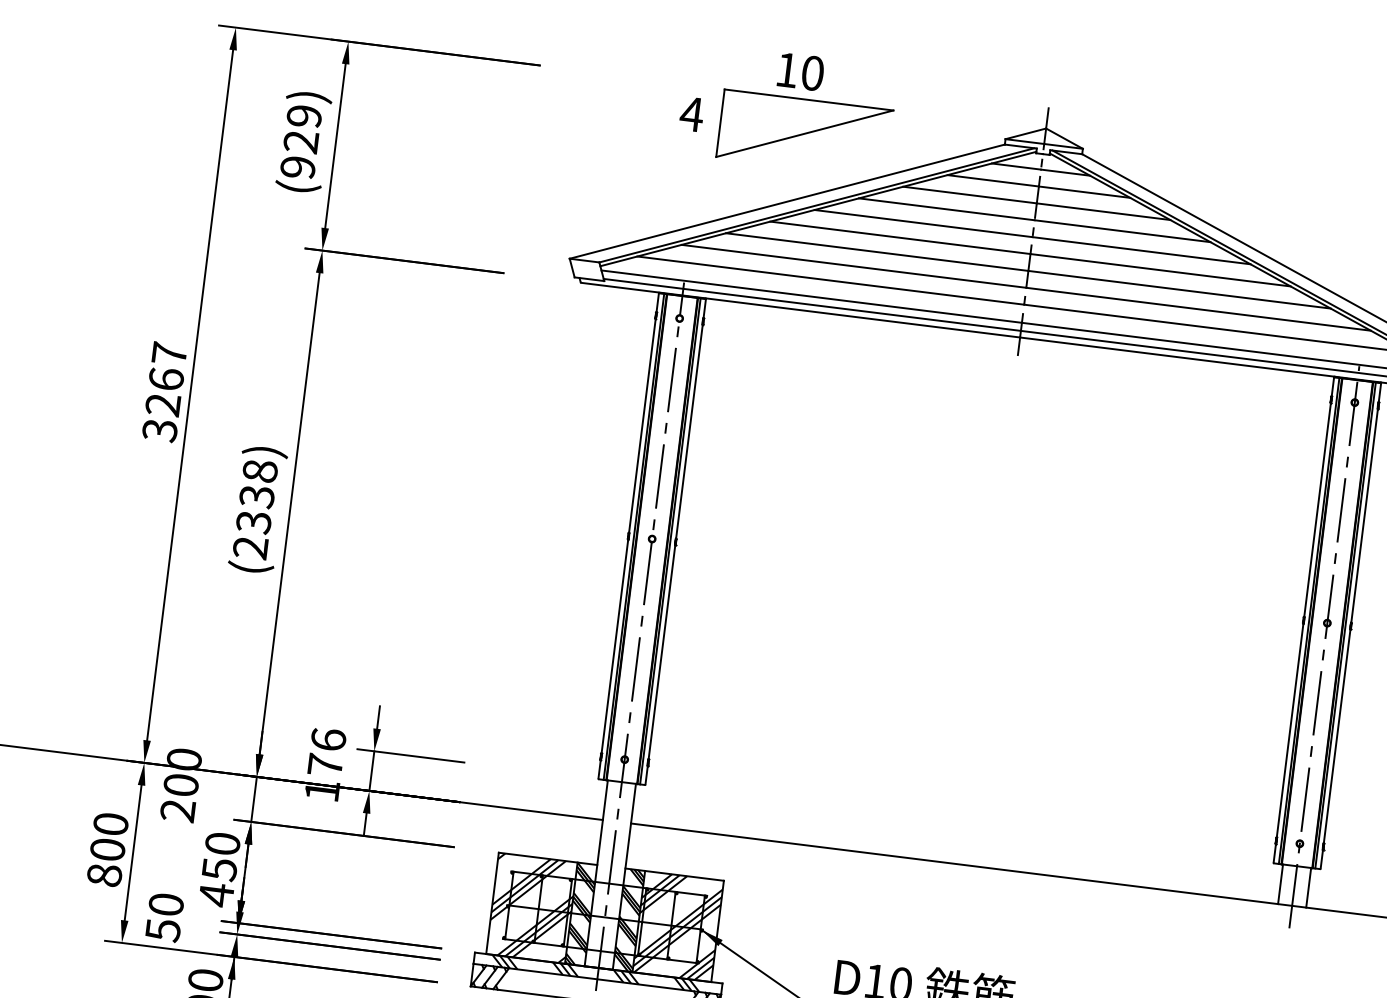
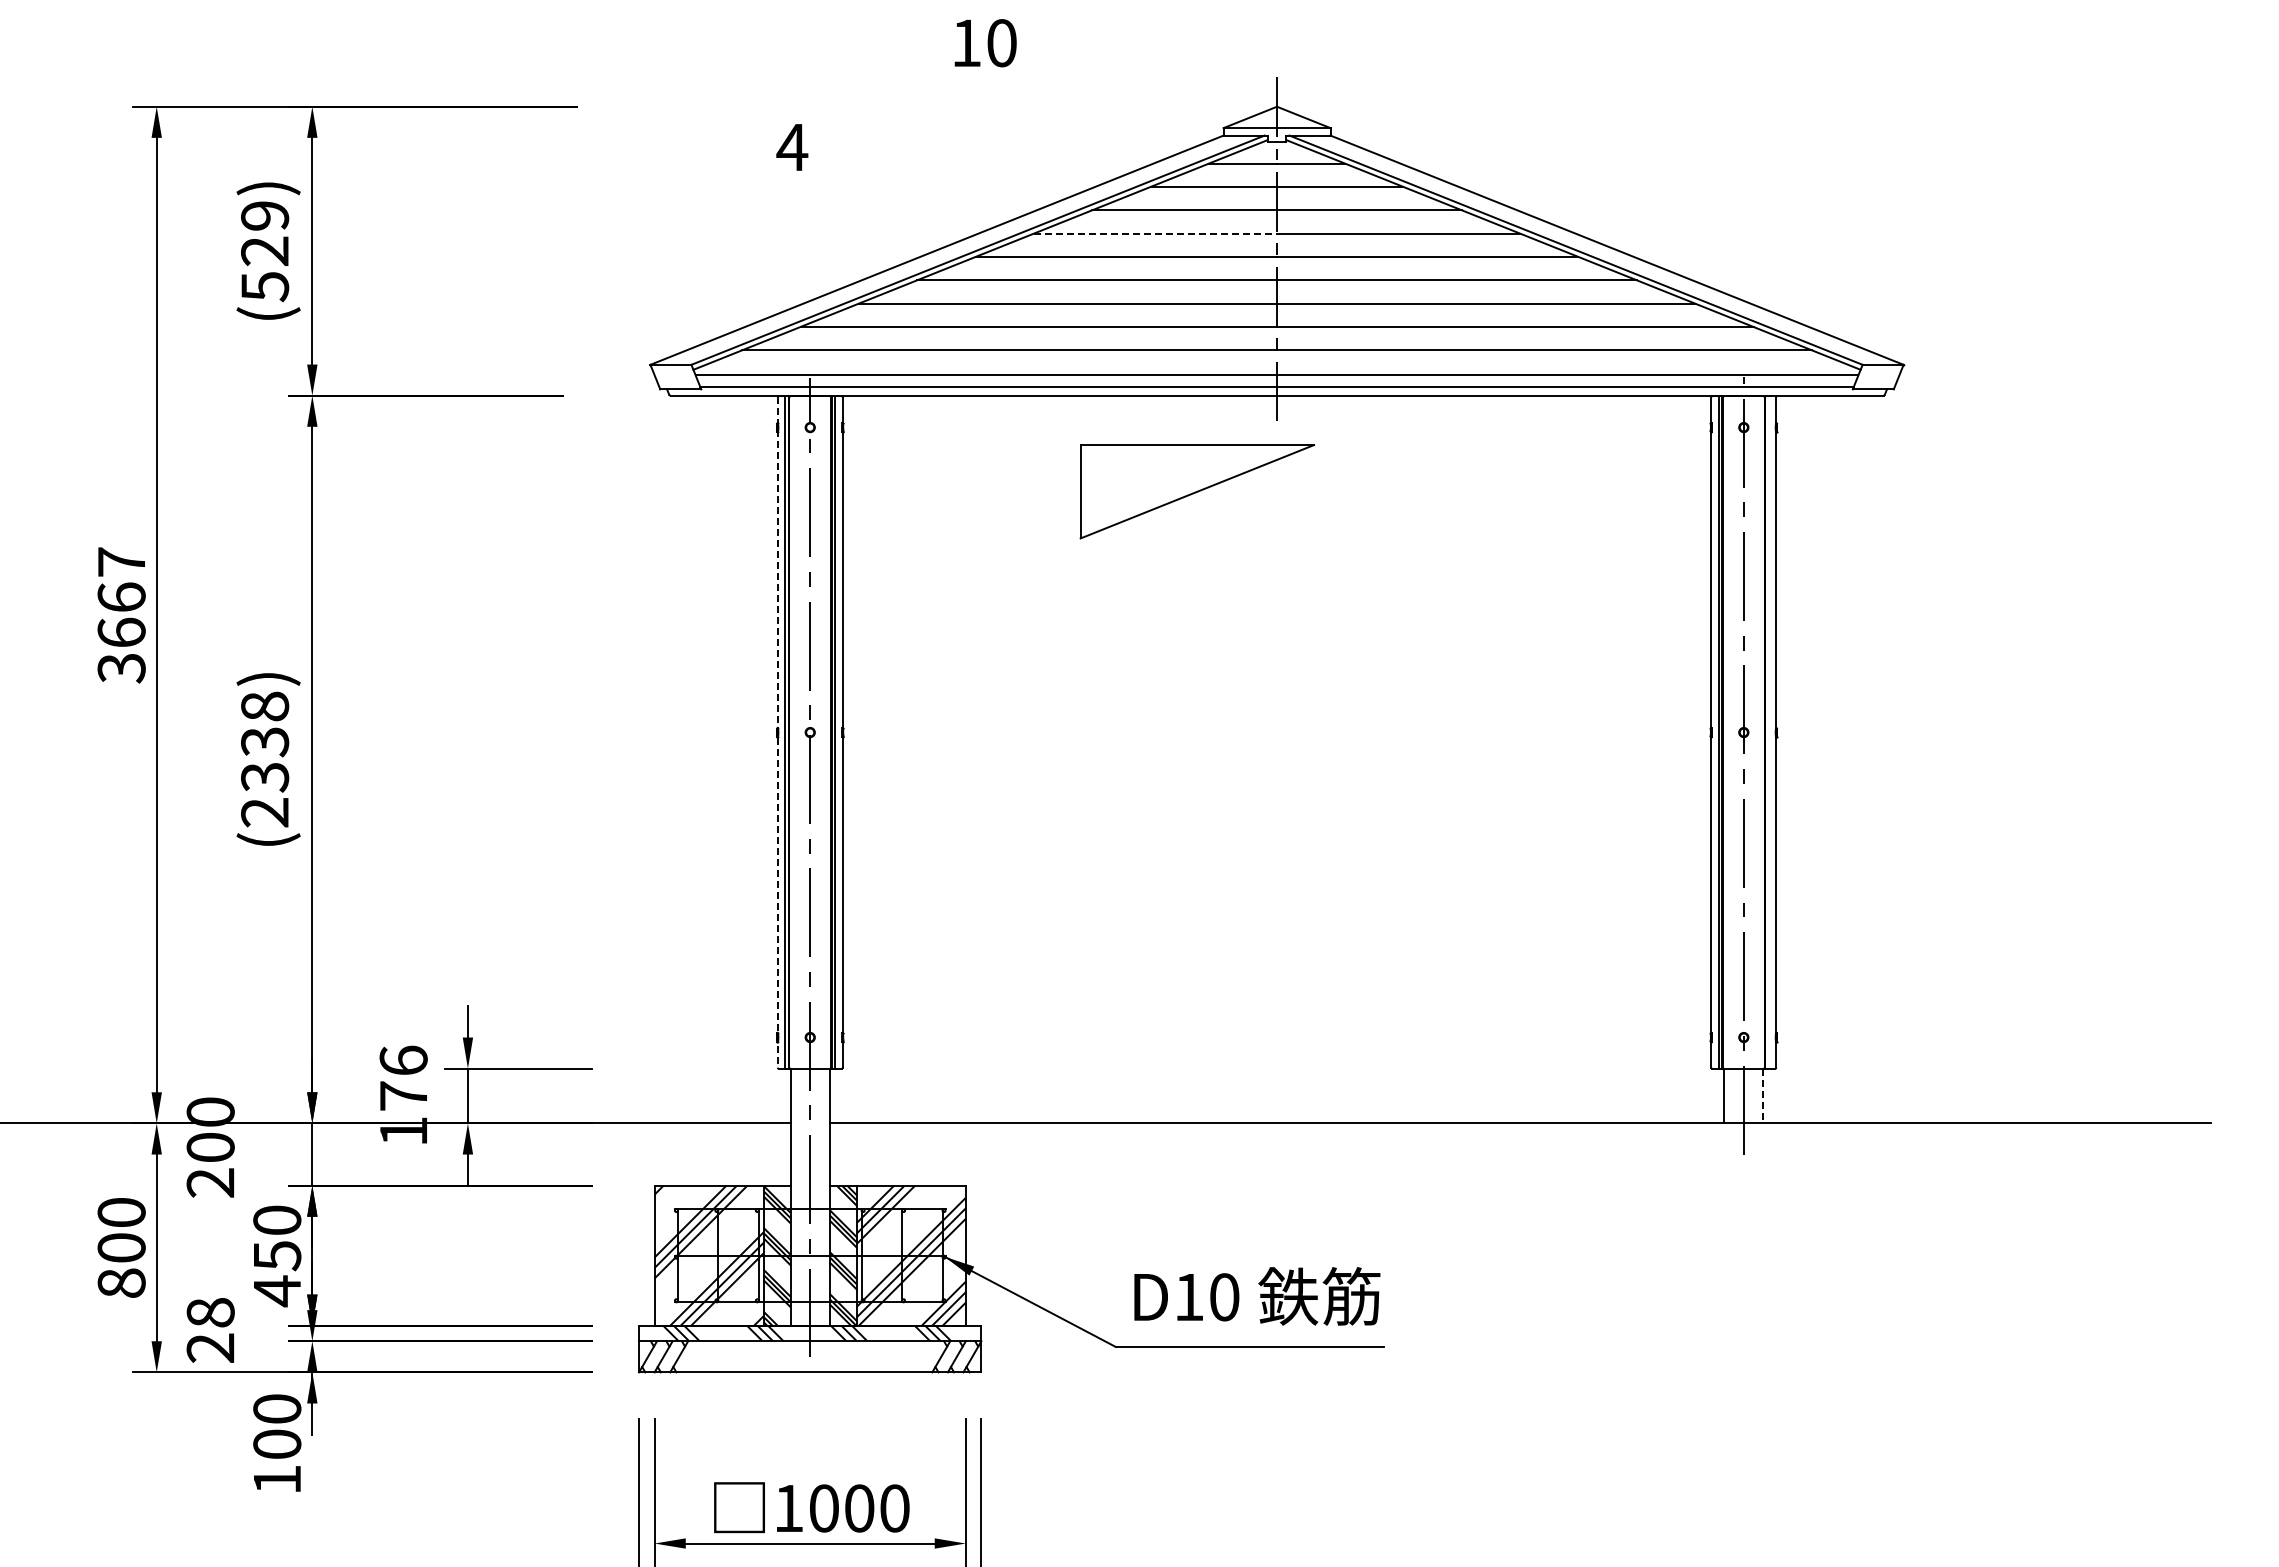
text: (800, 72) -> (985, 43), moved
part: (804, 133) -> (1197, 491), moved
text: (298, 168) -> (265, 287), (929) -> (529)
line: (946, 209) -> (1155, 233), solid -> dashed
text: (163, 404) -> (121, 632), 3267 -> 3667
line: (628, 536) -> (777, 733), solid -> dashed
line: (1345, 625) -> (1769, 732), removed
line: (1308, 888) -> (1763, 1096), solid -> dashed
text: (164, 917) -> (210, 1330), 50 -> 28

